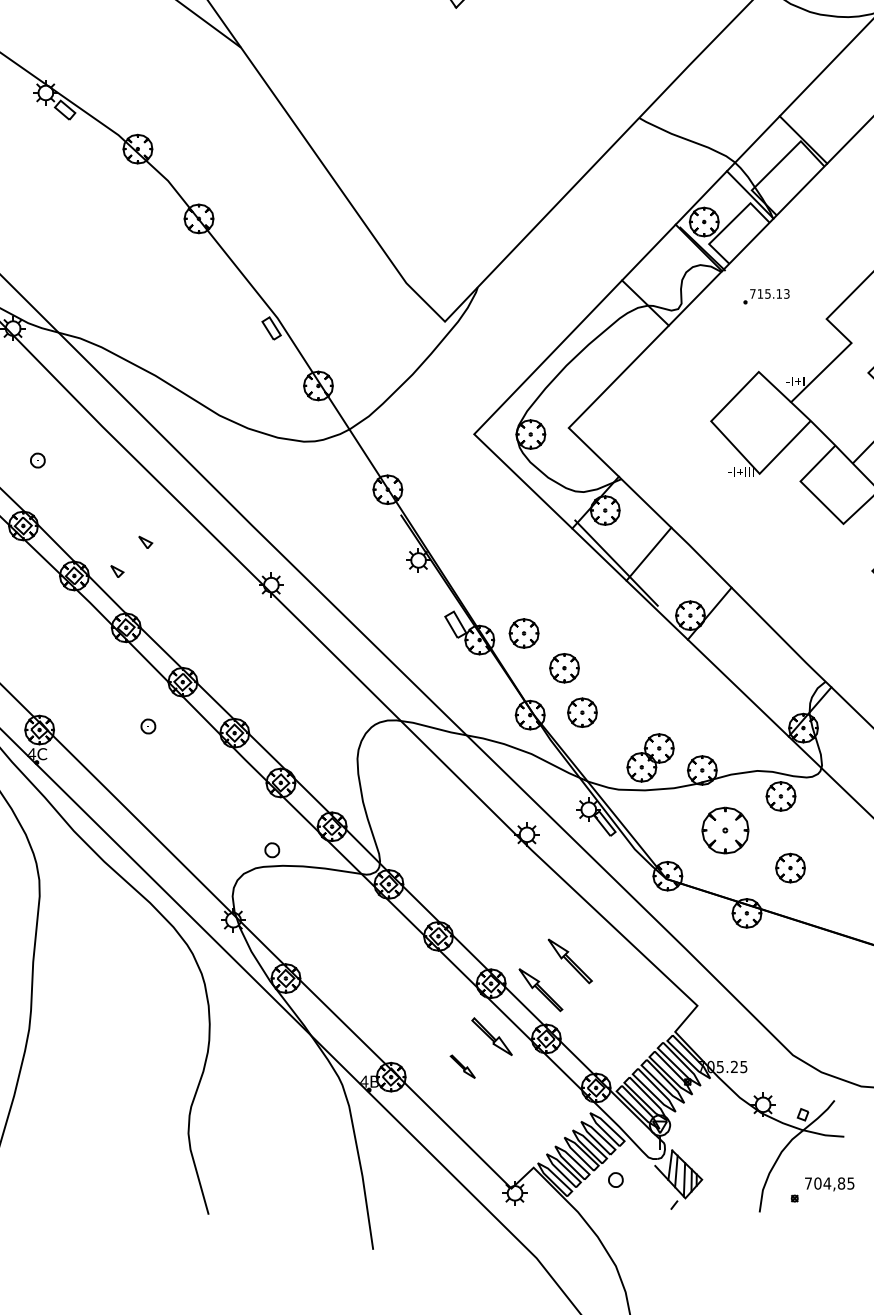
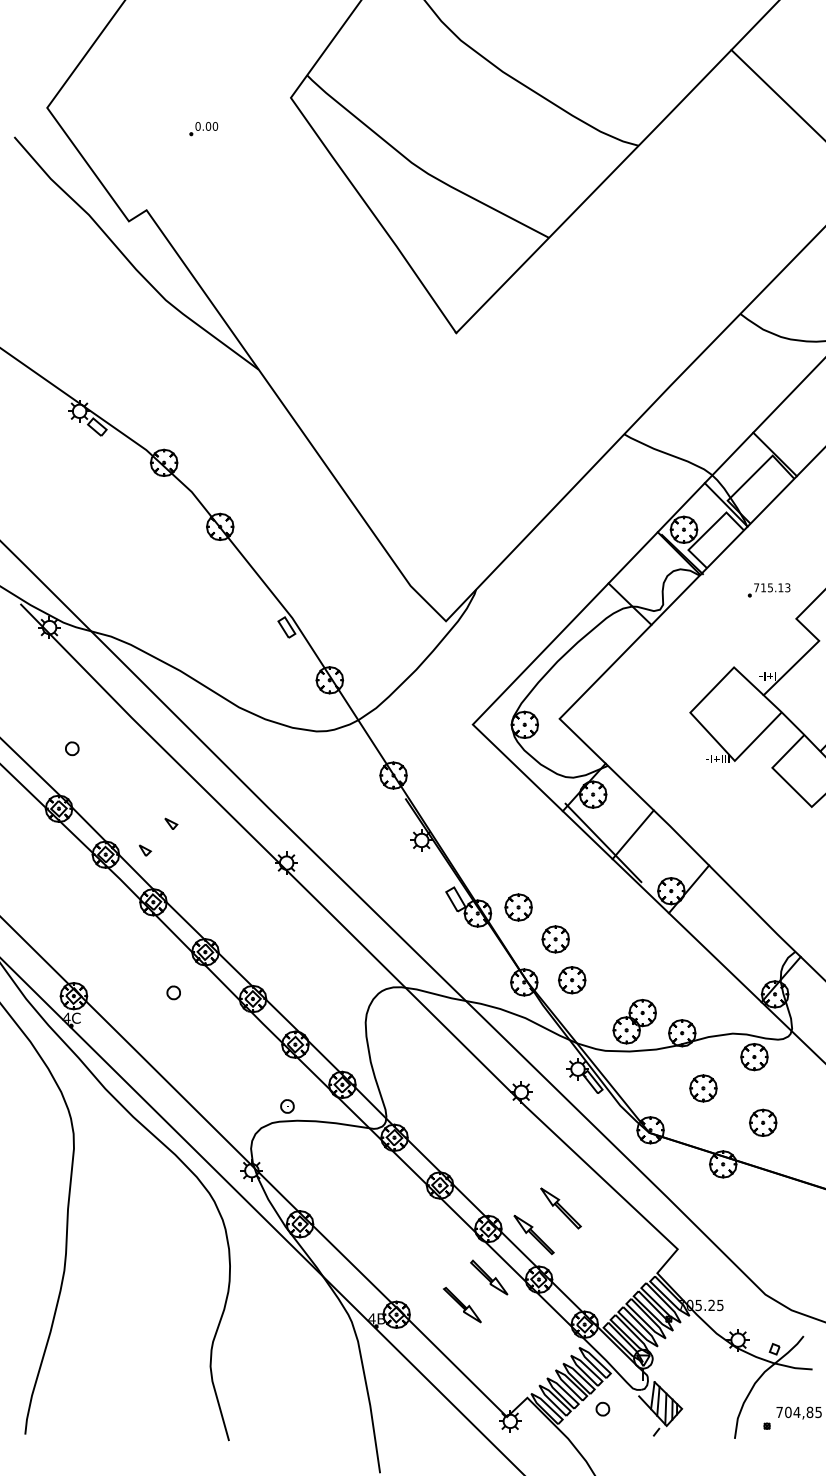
part: (765, 296) -> (768, 590), moved
part: (725, 830) -> (703, 1088), size x0.62
part: (462, 1067) -> (462, 1305), size x1.67

